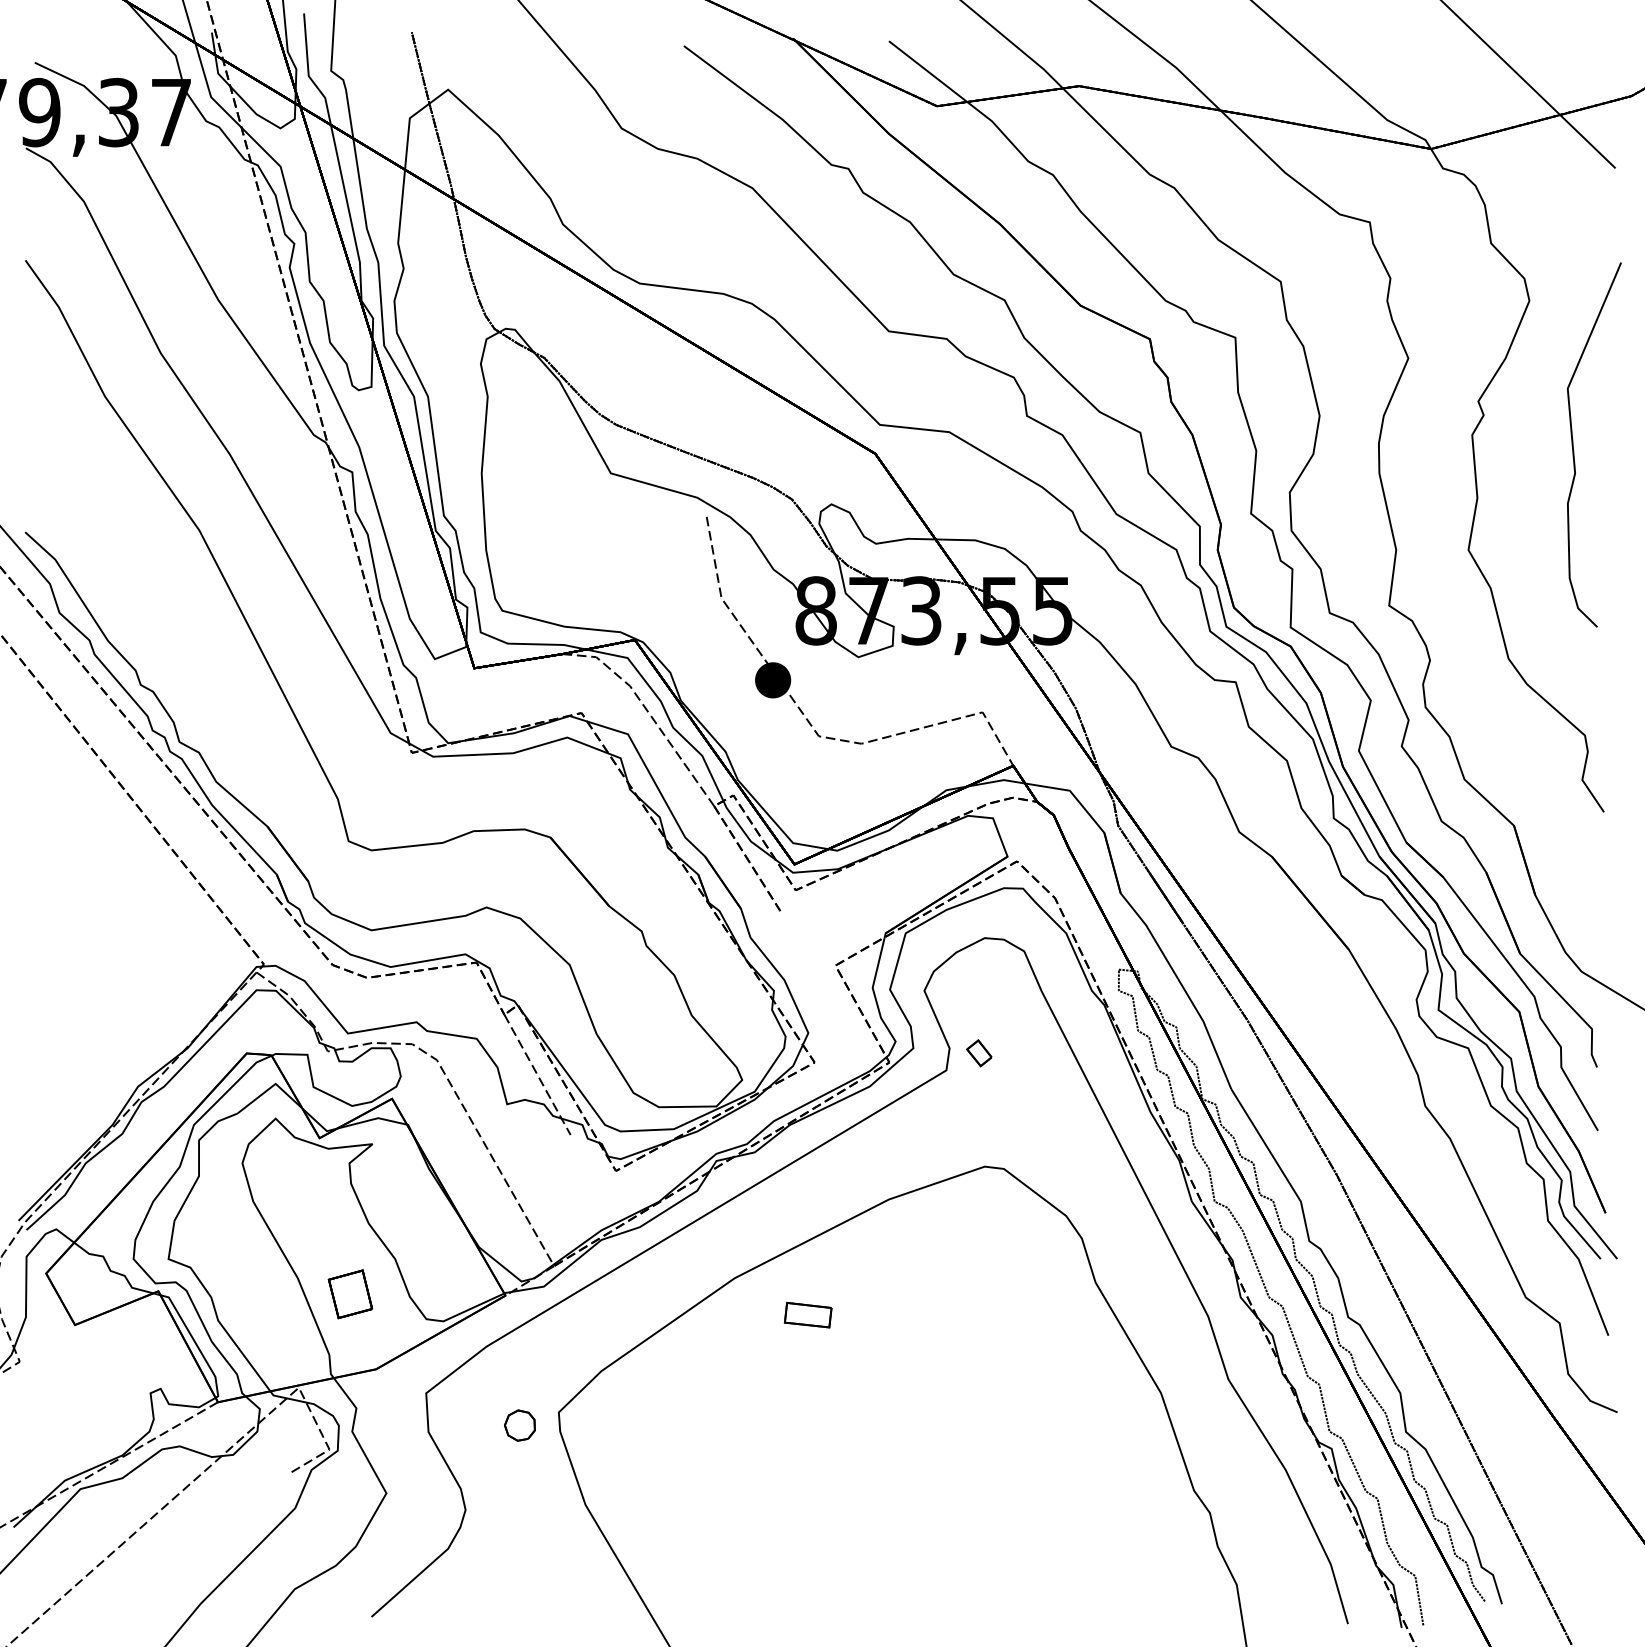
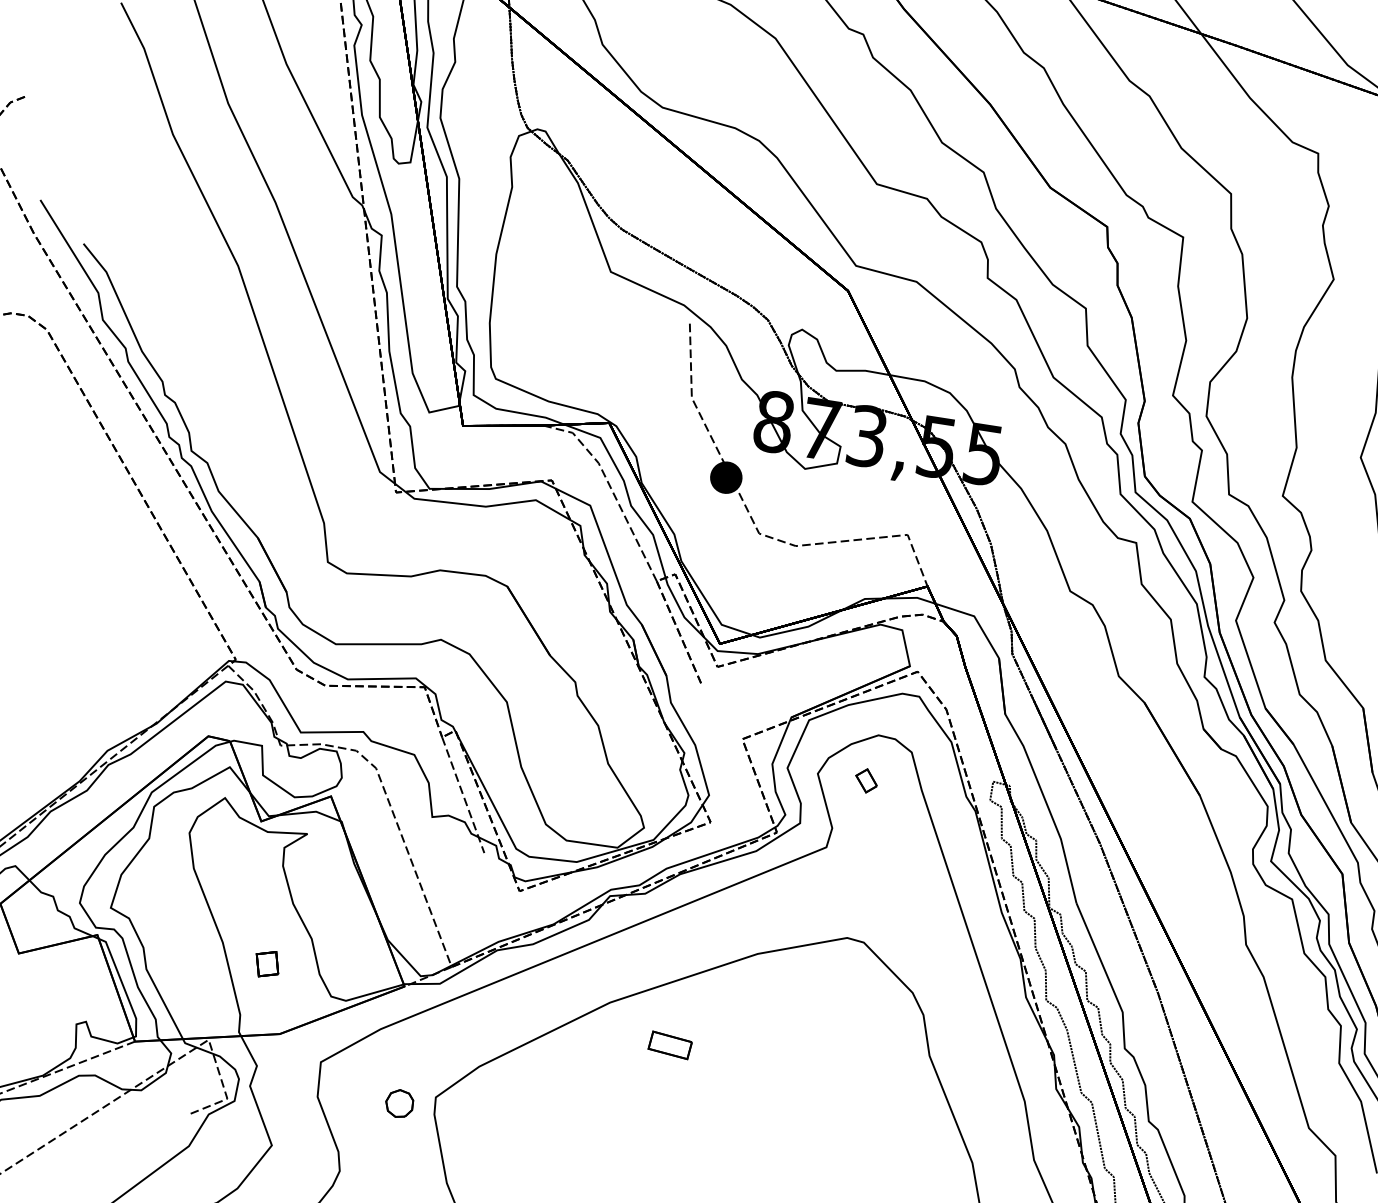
part: (979, 1053) -> (866, 781), moved
part: (350, 1294) -> (267, 964), size x0.62

